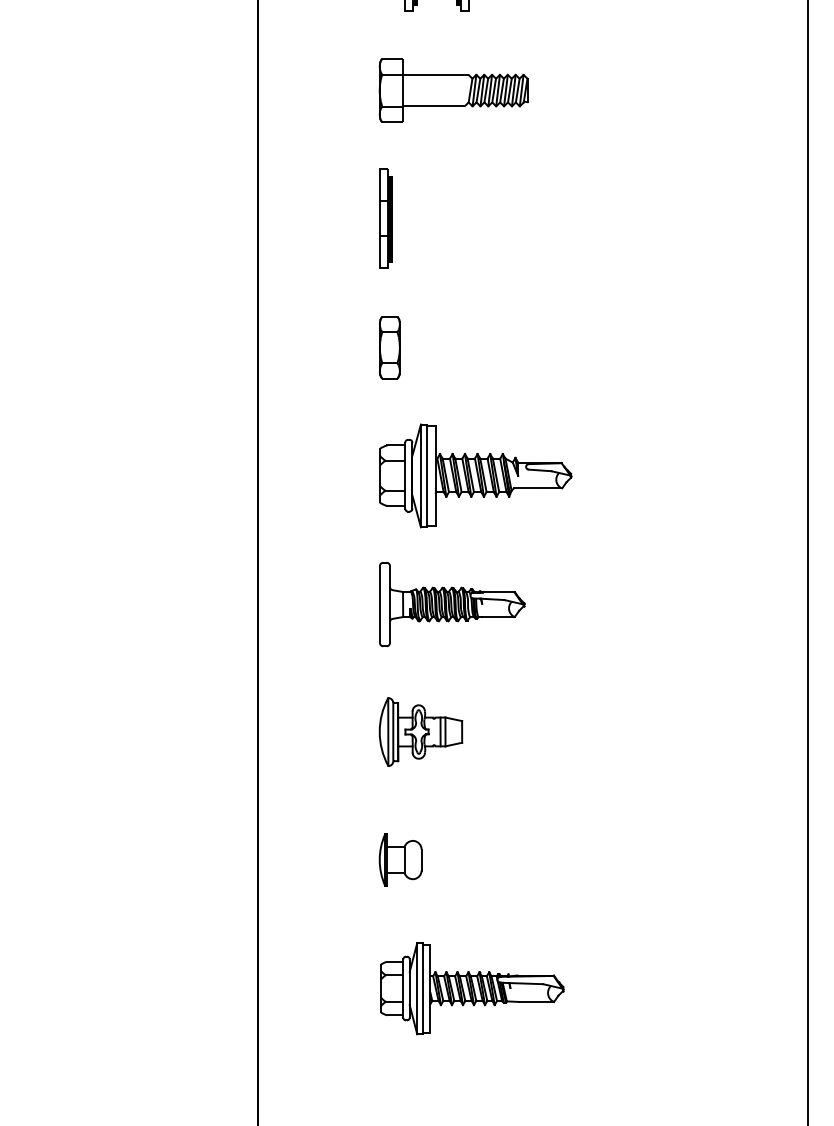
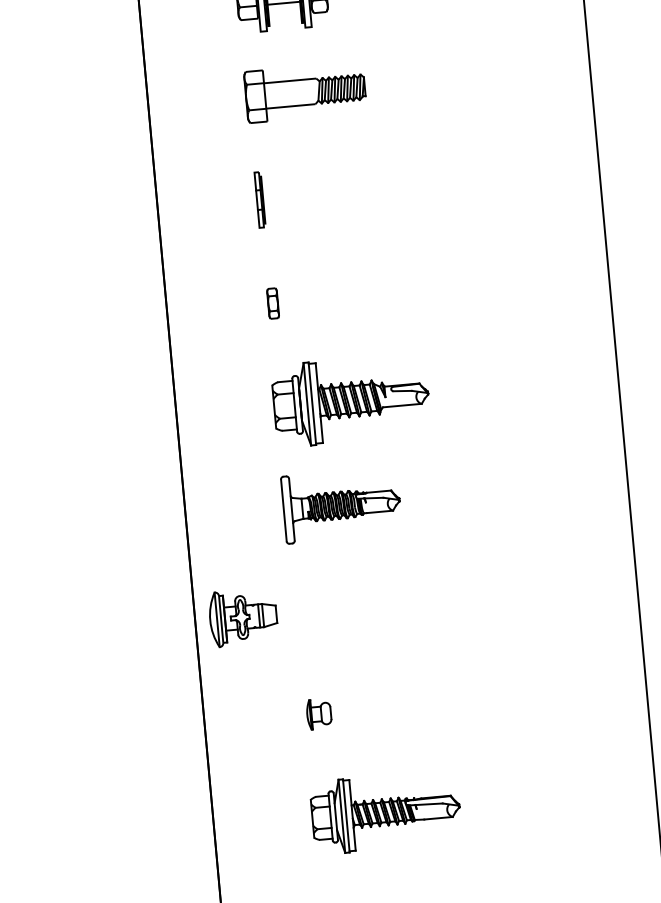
part: (385, 218) -> (260, 200), size x0.7
part: (389, 347) -> (272, 303), size x0.6
part: (420, 731) -> (242, 617), moved
part: (400, 859) -> (319, 713), size x0.7

